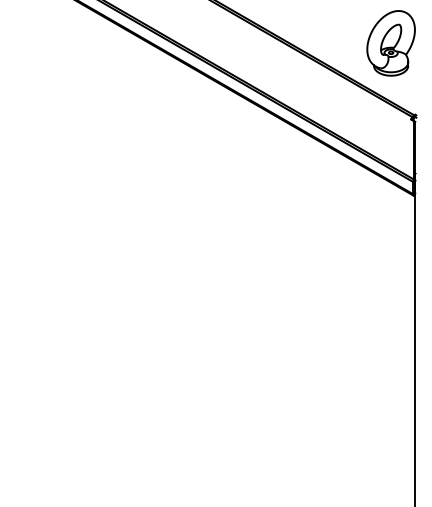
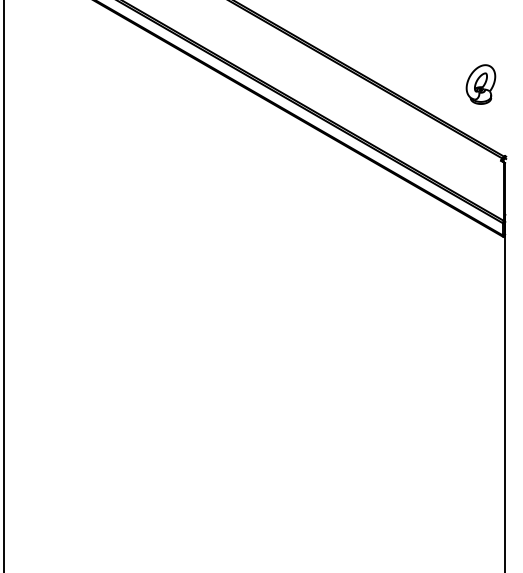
part: (390, 43) -> (480, 84), size x0.6

